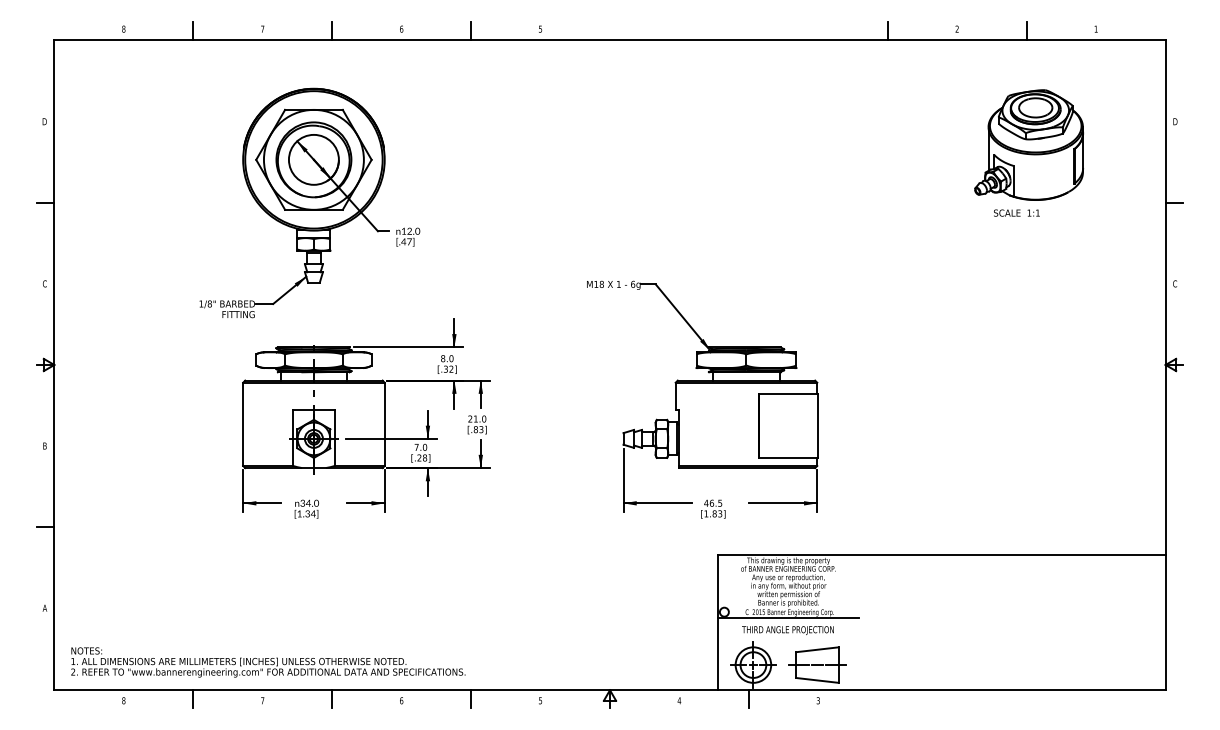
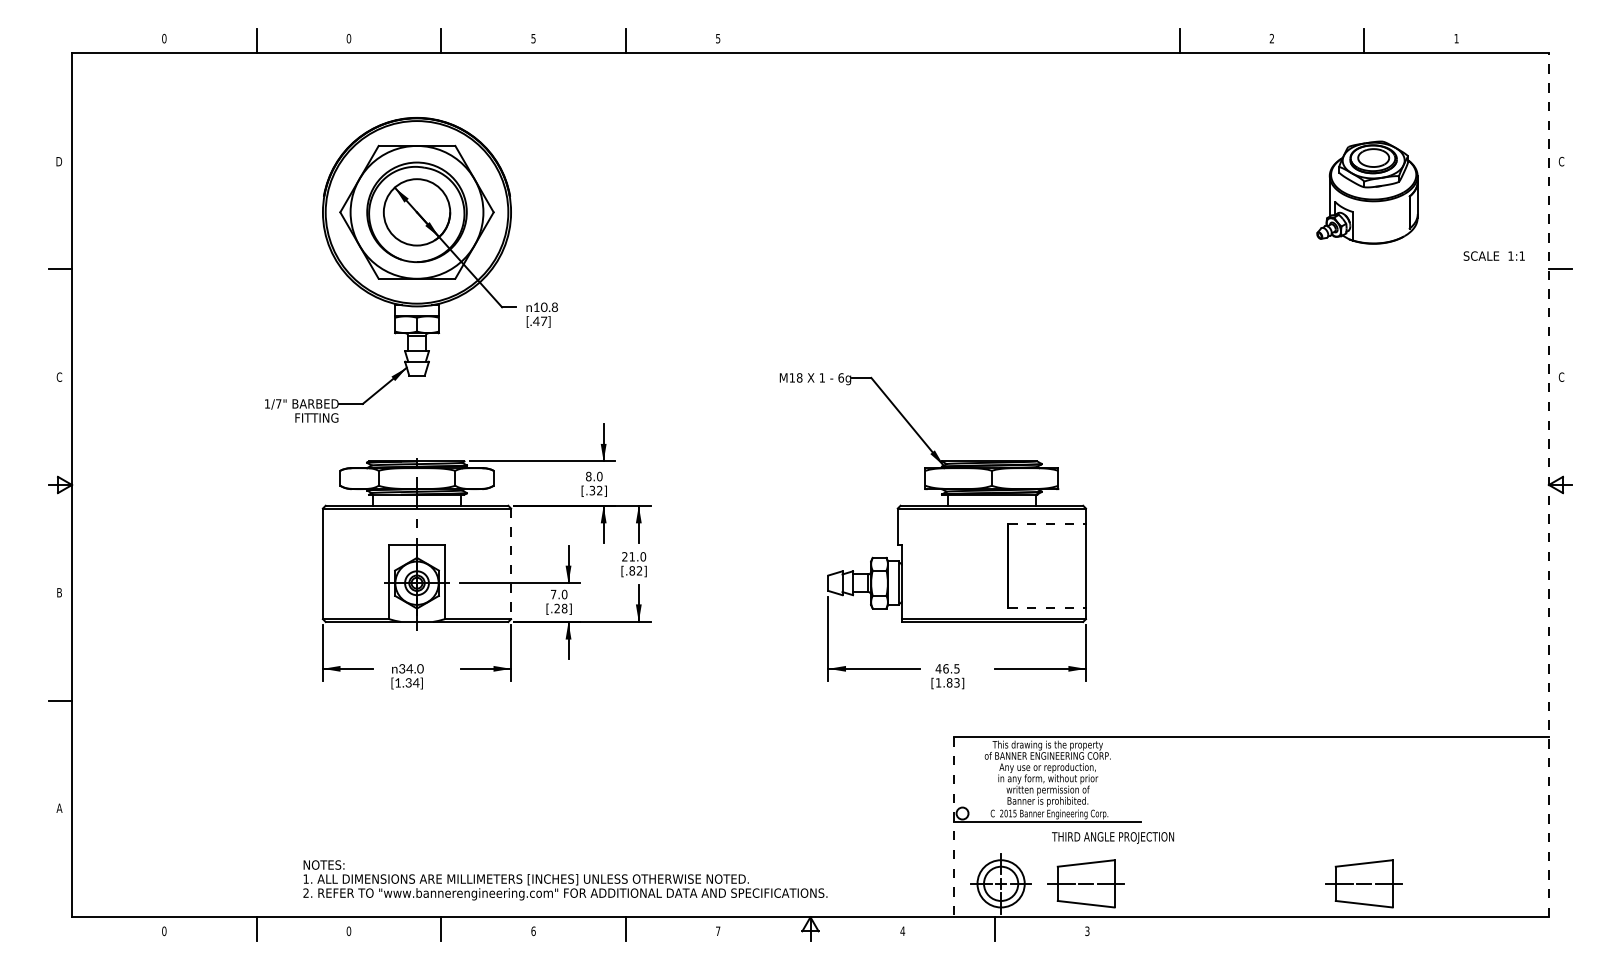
text: (123, 29) -> (164, 38), 8 -> 0
text: (262, 29) -> (348, 38), 7 -> 0
text: (401, 29) -> (533, 38), 6 -> 5
text: (1175, 121) -> (1561, 161), D -> C
part: (1029, 144) -> (1367, 192), size x0.7
text: (1016, 212) -> (1493, 255), moved
text: (413, 231) -> (549, 307), 12.0 -> 10.8
text: (209, 303) -> (278, 403), 1/8" -> 1/7"
line: (1165, 364) -> (1548, 484), solid -> dashed
line: (788, 393) -> (1047, 523), solid -> dashed
line: (385, 424) -> (511, 564), solid -> dashed
text: (481, 430) -> (639, 571), [.83] -> [.82]
line: (788, 457) -> (1047, 608), solid -> dashed
line: (717, 622) -> (953, 827), solid -> dashed
text: (787, 630) -> (1112, 837), moved
text: (268, 662) -> (565, 880), moved
part: (1026, 664) -> (1363, 883), added
text: (123, 700) -> (164, 930), 8 -> 0
text: (262, 700) -> (348, 930), 7 -> 0
text: (540, 700) -> (718, 931), 5 -> 7

